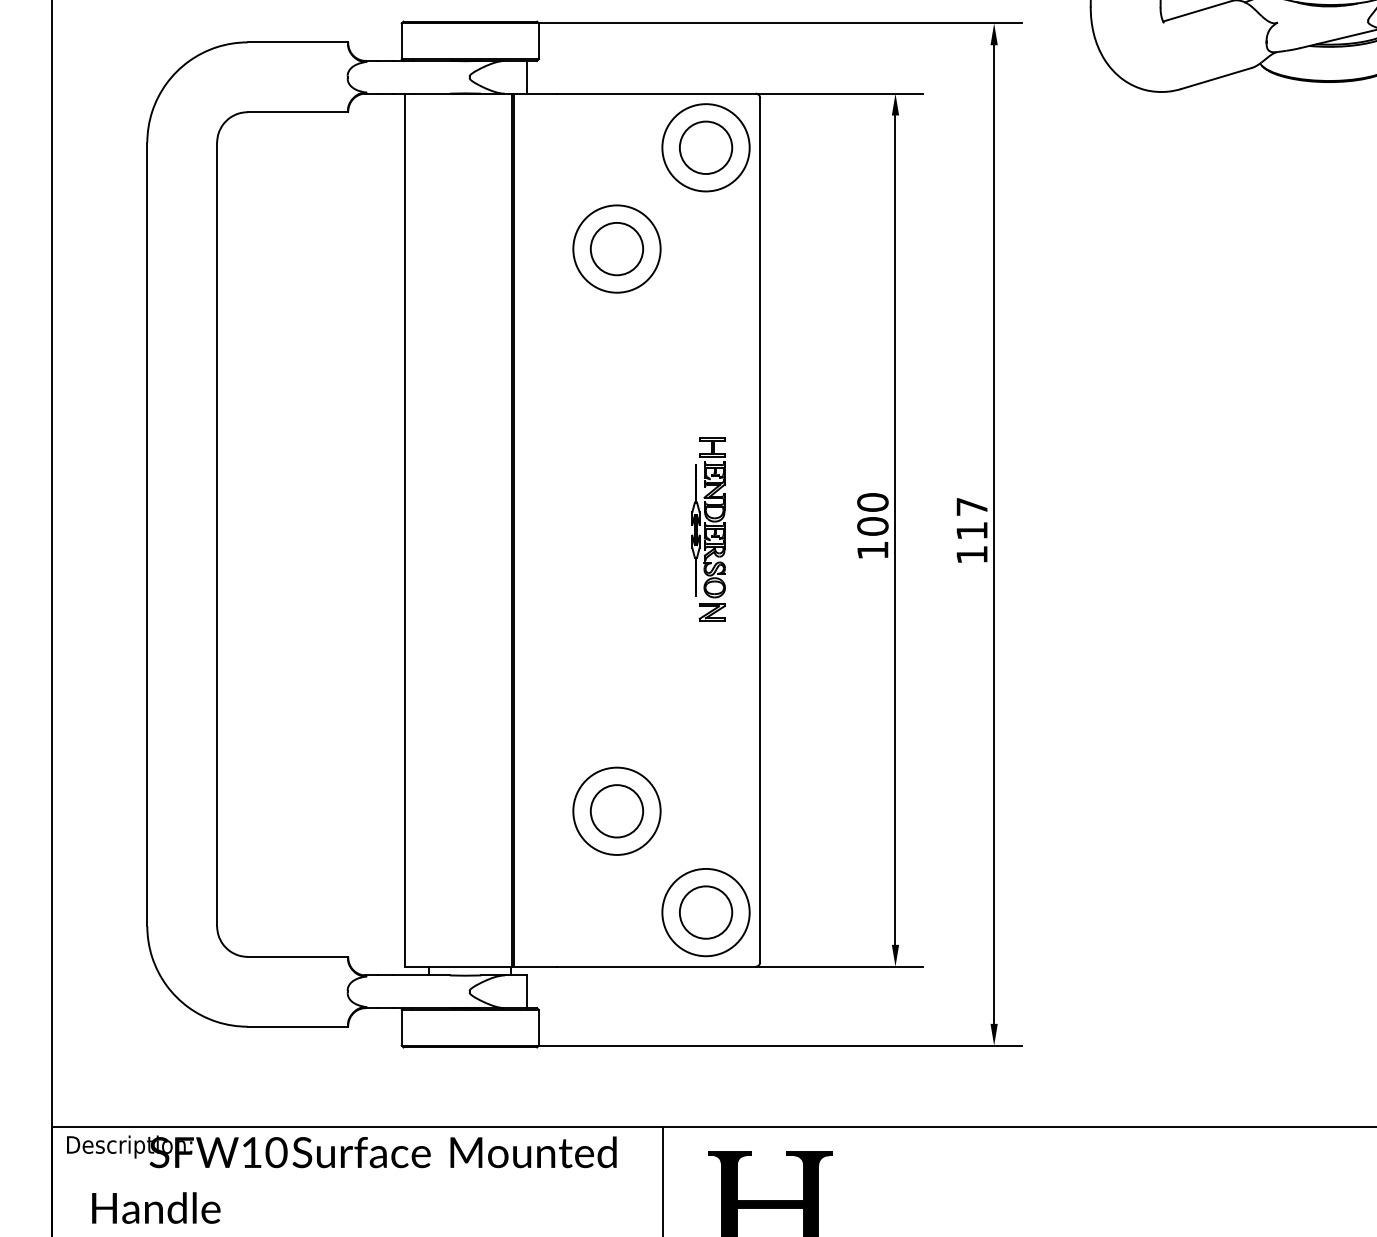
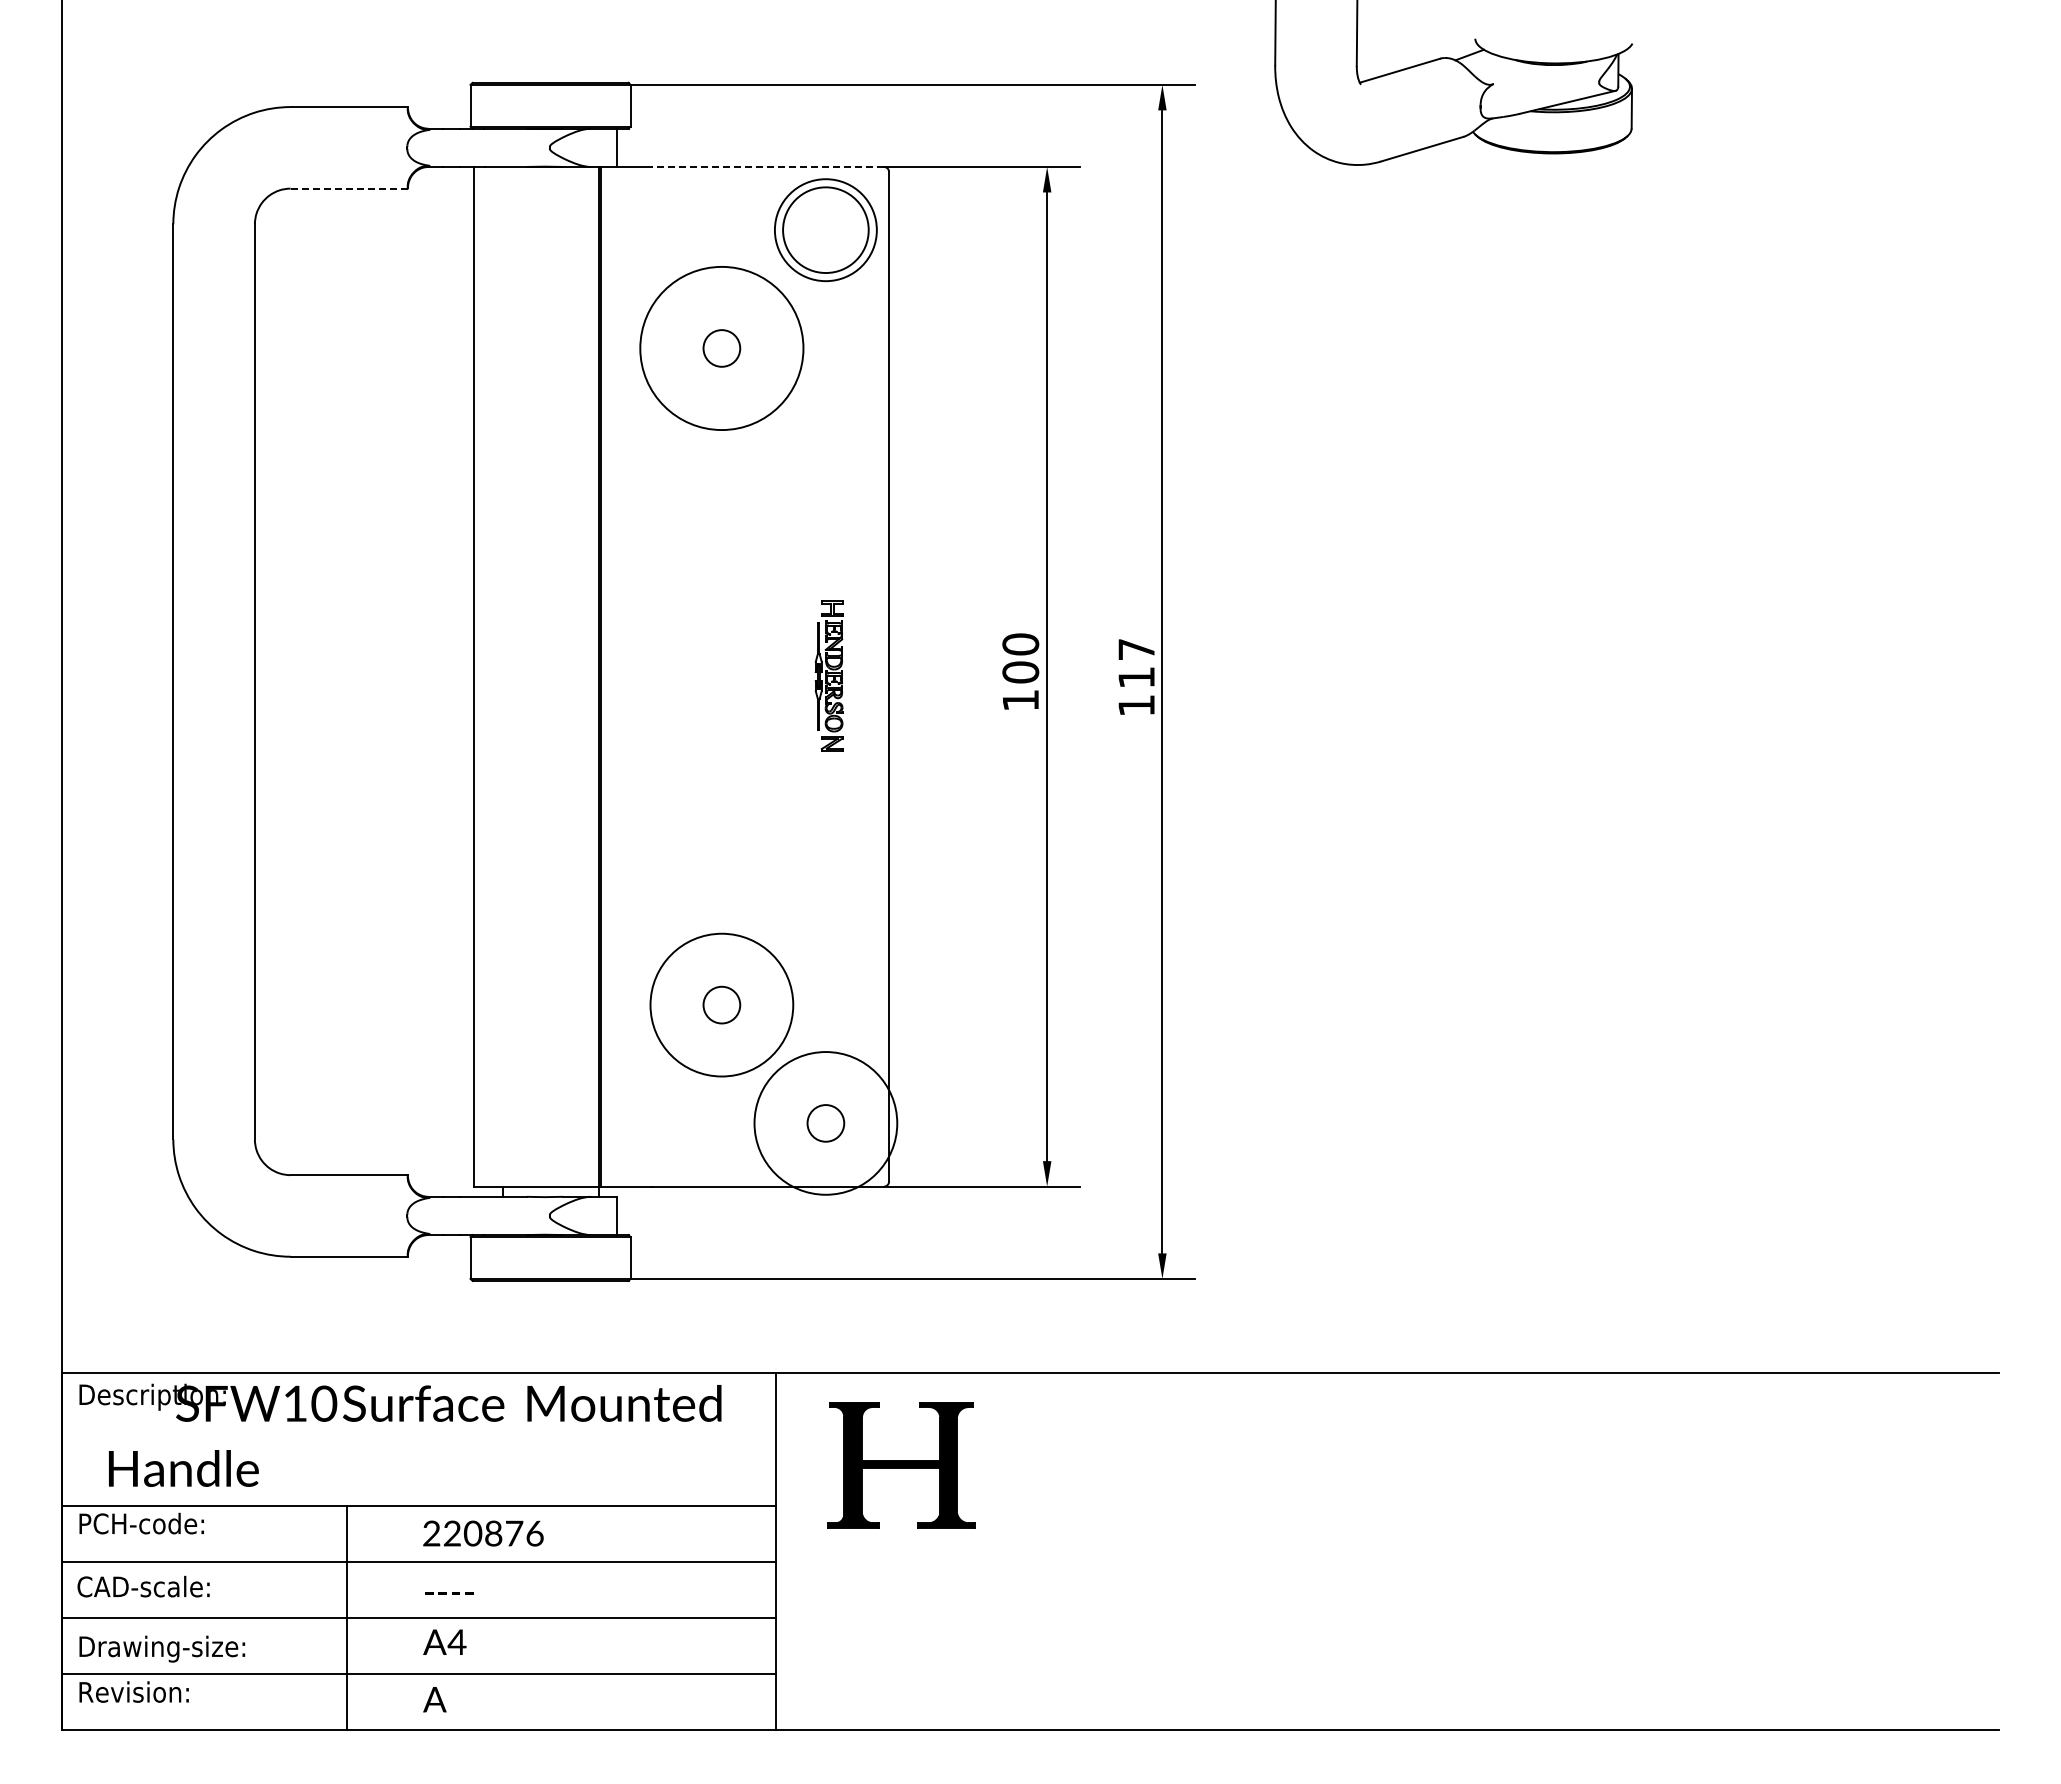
line: (656, 93) -> (768, 166), solid -> dashed
line: (298, 112) -> (349, 188), solid -> dashed
circle: (705, 147) -> (825, 229), size x1.4
circle: (616, 249) -> (721, 348), size x0.6
circle: (616, 249) -> (721, 348), size x1.6
part: (709, 529) -> (829, 675), size x0.7
circle: (616, 810) -> (721, 1004), size x0.6
circle: (616, 811) -> (721, 1005), size x1.4
circle: (705, 912) -> (825, 1123), size x0.6
circle: (705, 912) -> (825, 1123), size x1.4

